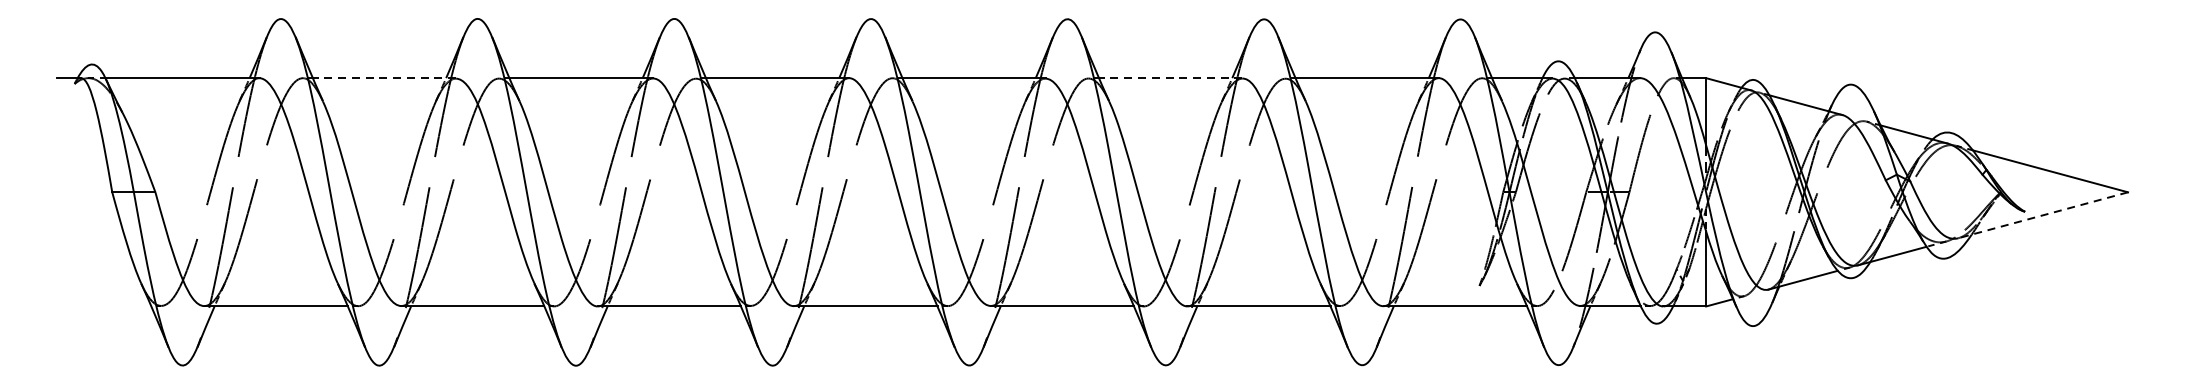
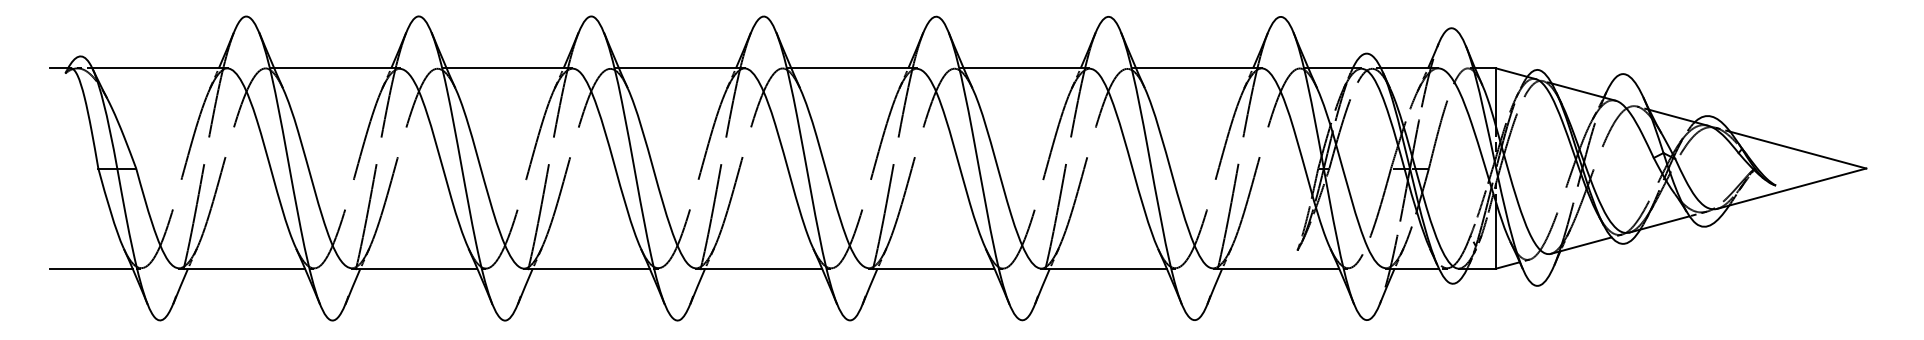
line: (384, 78) -> (337, 68), dashed -> solid
line: (1170, 78) -> (1026, 68), dashed -> solid
line: (2042, 215) -> (1791, 188), dashed -> solid
line: (104, 306) -> (91, 268), added

